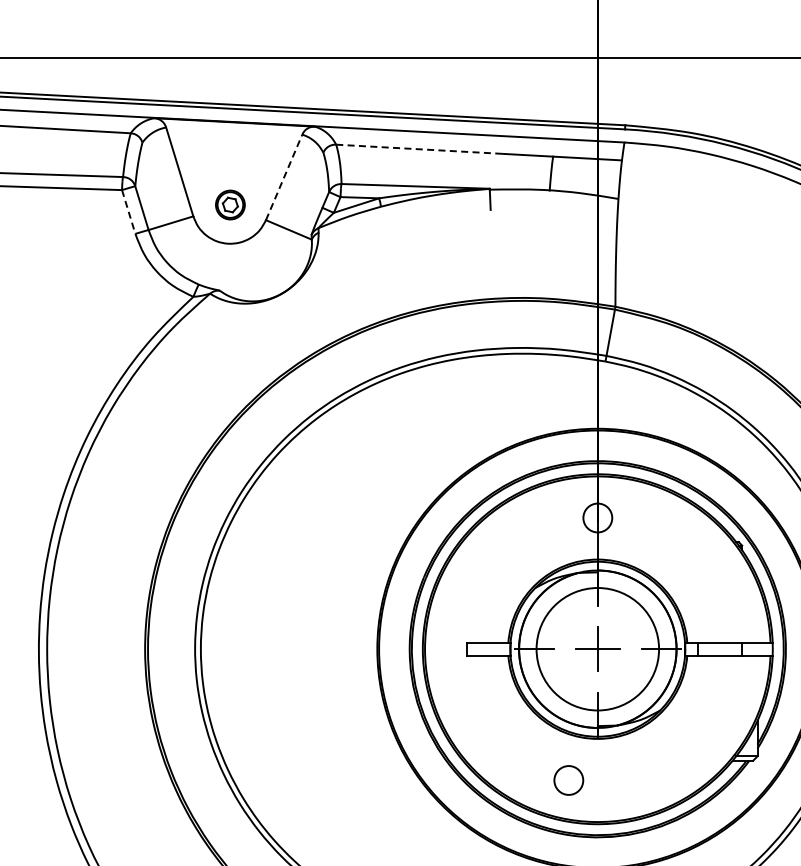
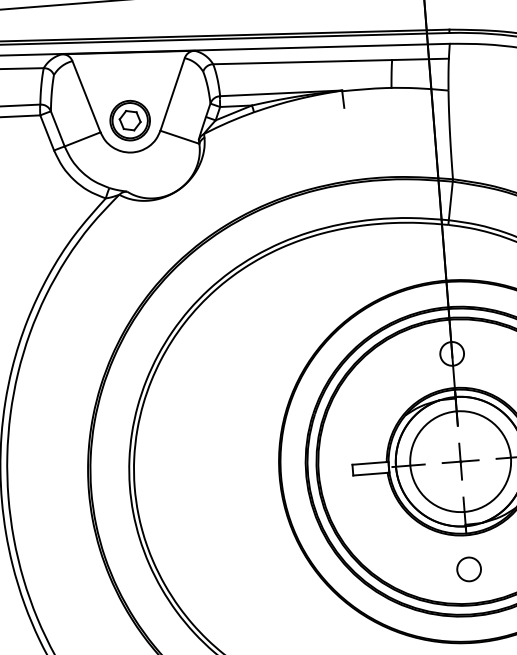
line: (419, 149) -> (281, 62), dashed -> solid
line: (284, 176) -> (172, 93), dashed -> solid
part: (230, 204) -> (130, 120), size x1.67
line: (128, 212) -> (47, 133), dashed -> solid
circle: (568, 780) -> (468, 569), moved

